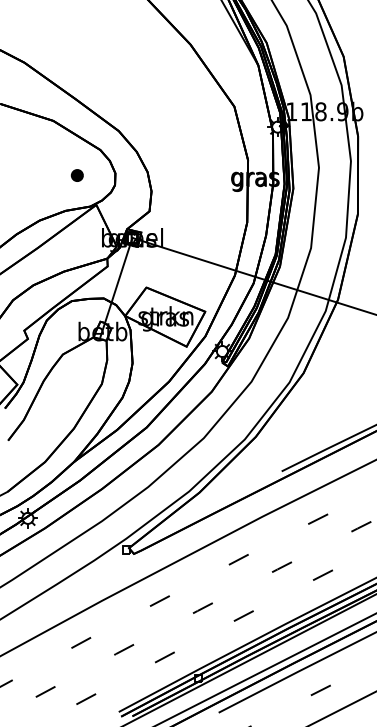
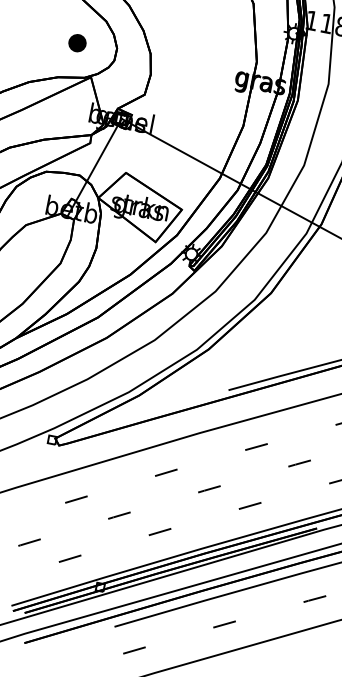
part: (76, 175) -> (76, 42), size x1.4

